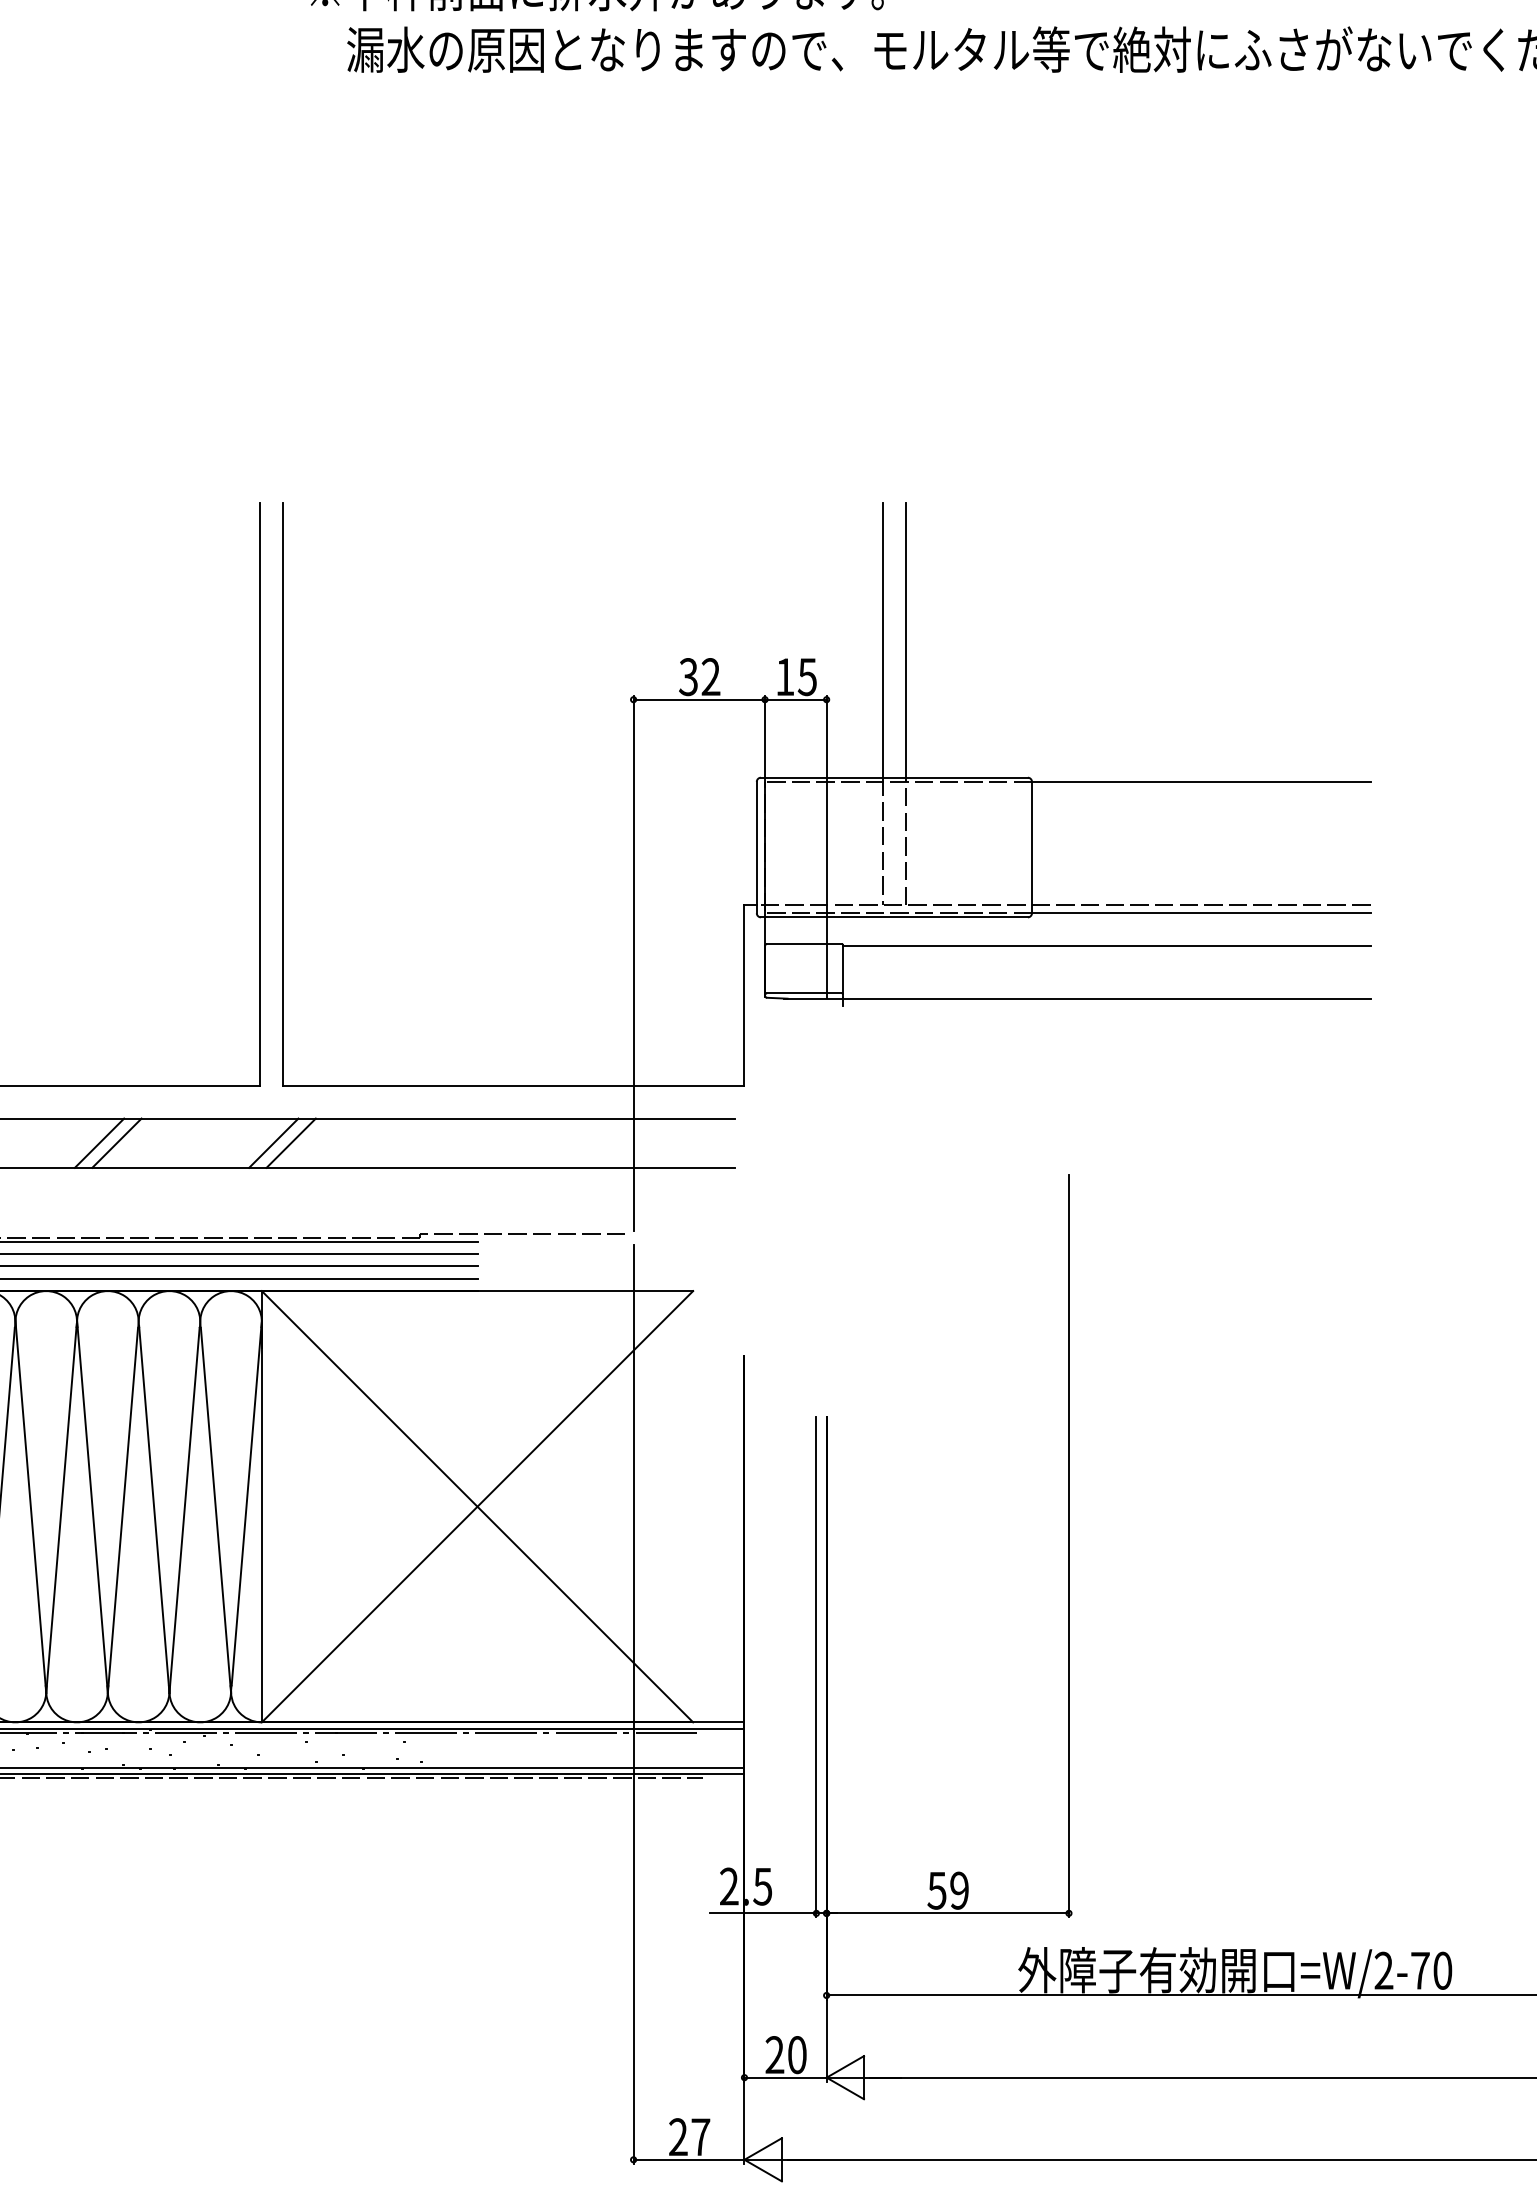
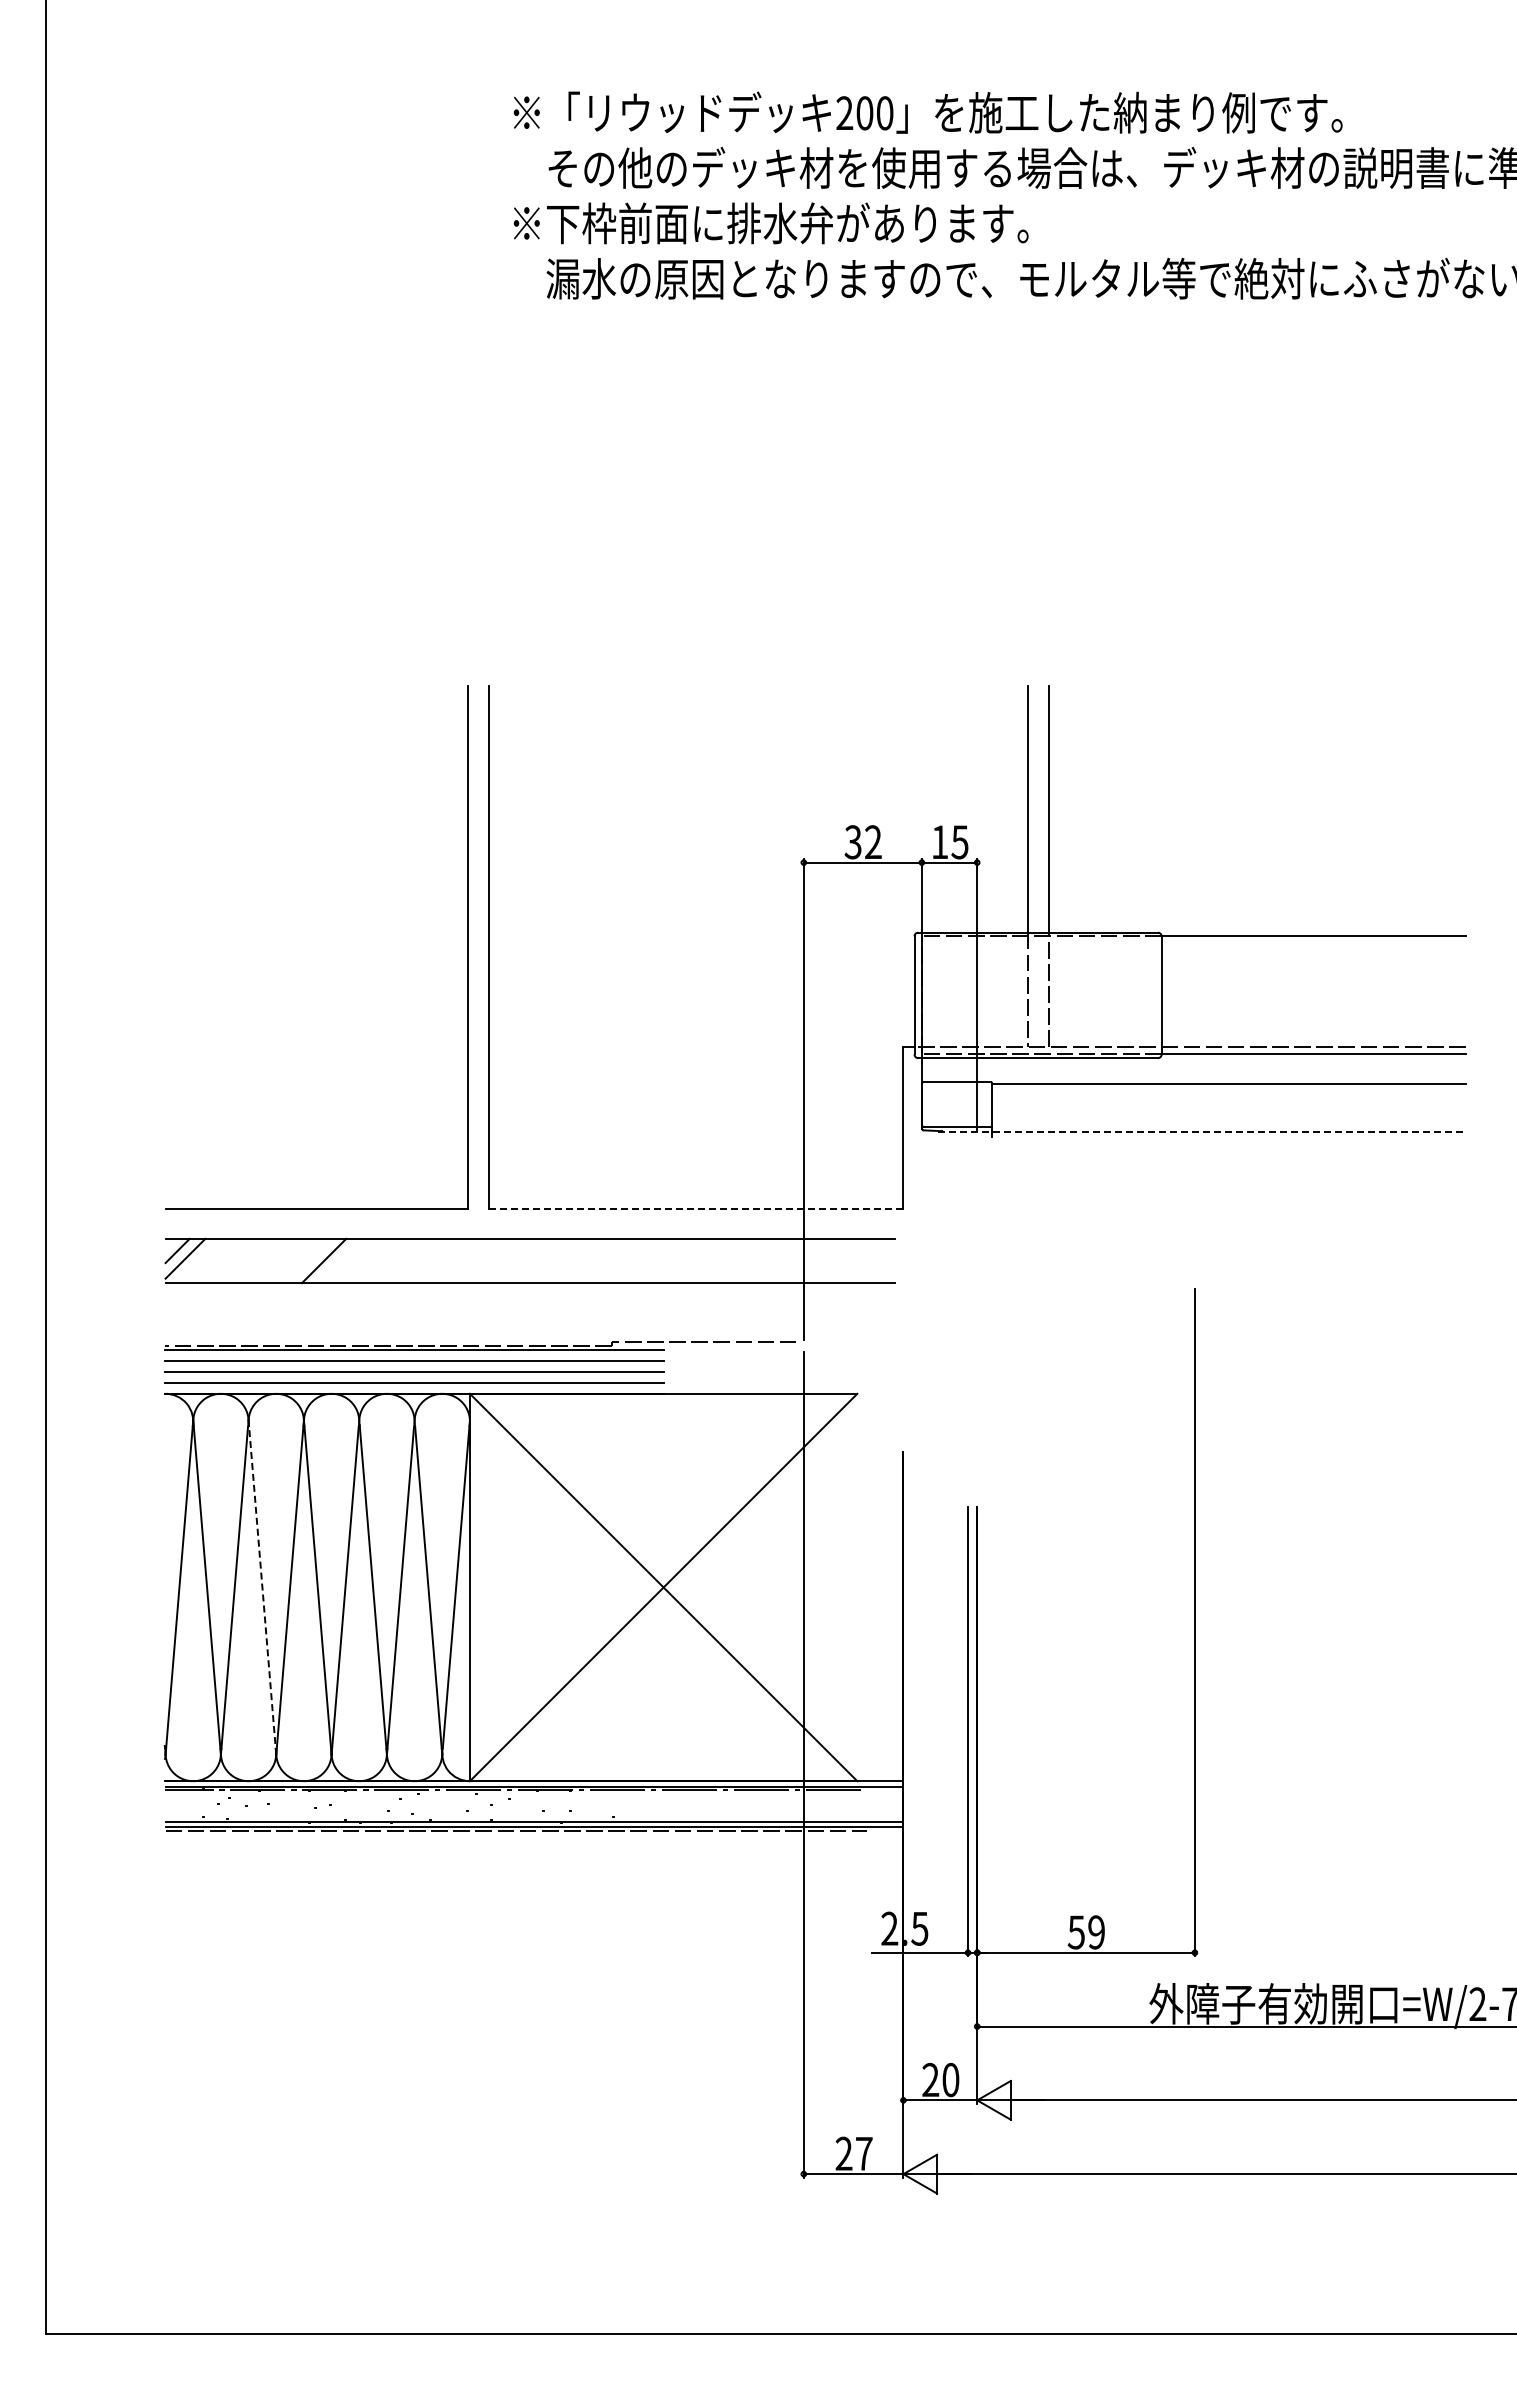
line: (1077, 999) -> (1202, 1131), solid -> dashed
line: (514, 1085) -> (696, 1209), solid -> dashed
line: (116, 1142) -> (339, 1260), removed
line: (273, 1142) -> (480, 1260), removed
line: (291, 1142) -> (496, 1260), removed
line: (30, 1504) -> (262, 1585), solid -> dashed

